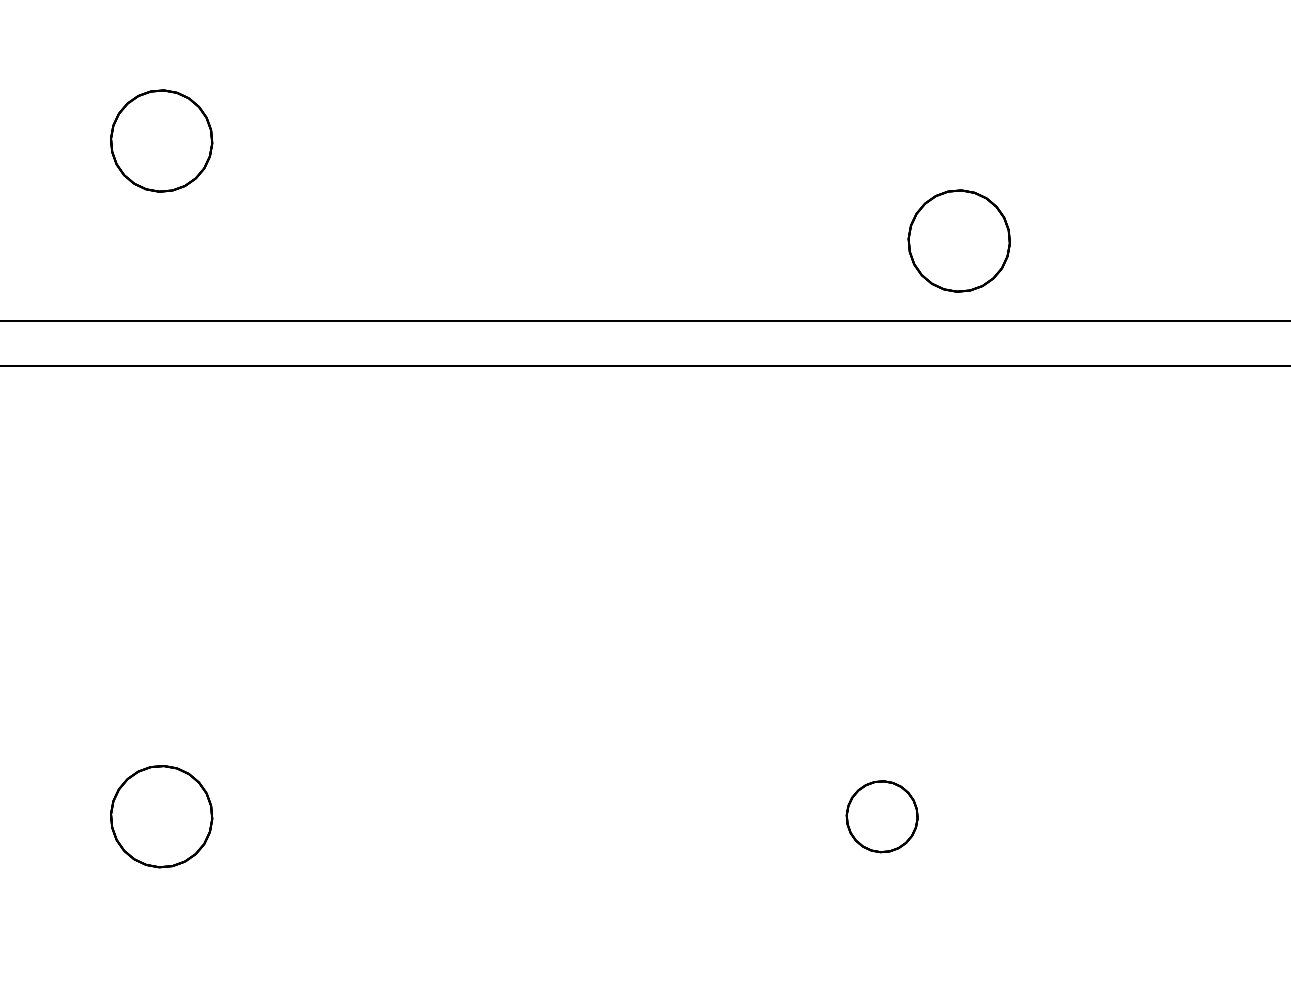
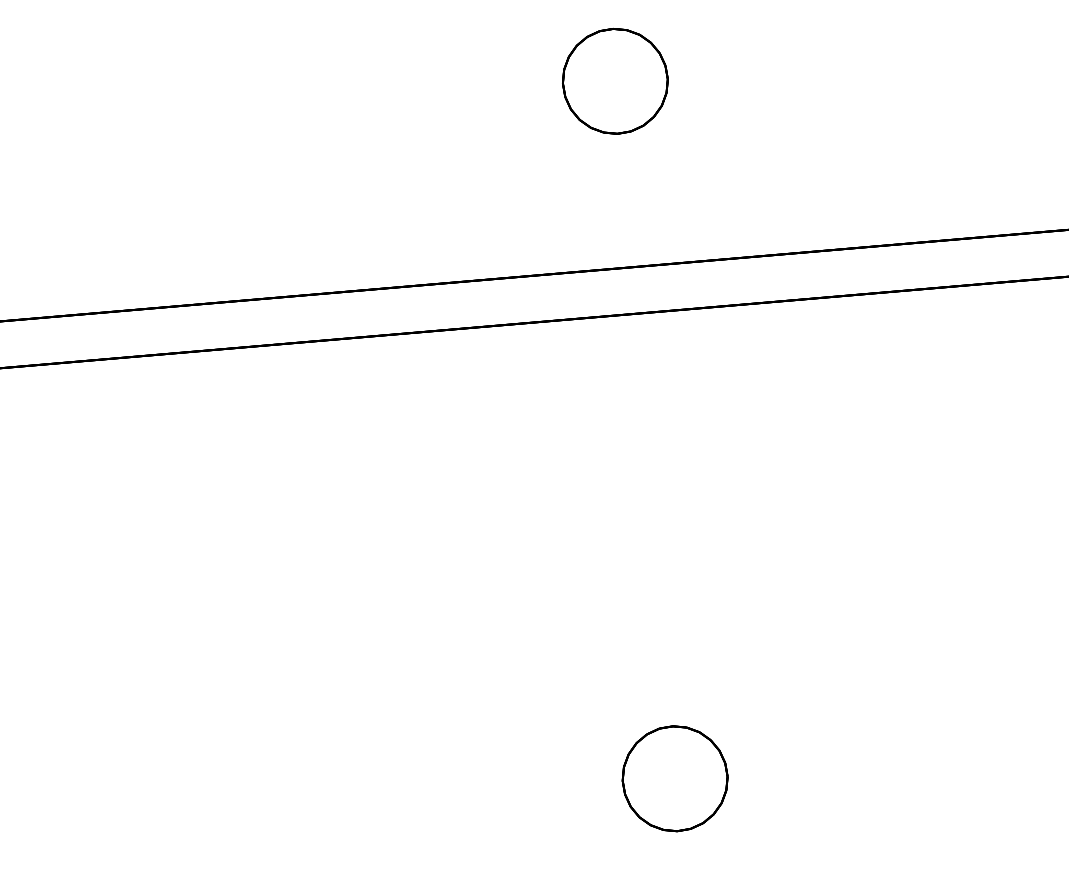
part: (958, 240) -> (614, 80), moved
part: (881, 816) -> (674, 778), size x1.43

